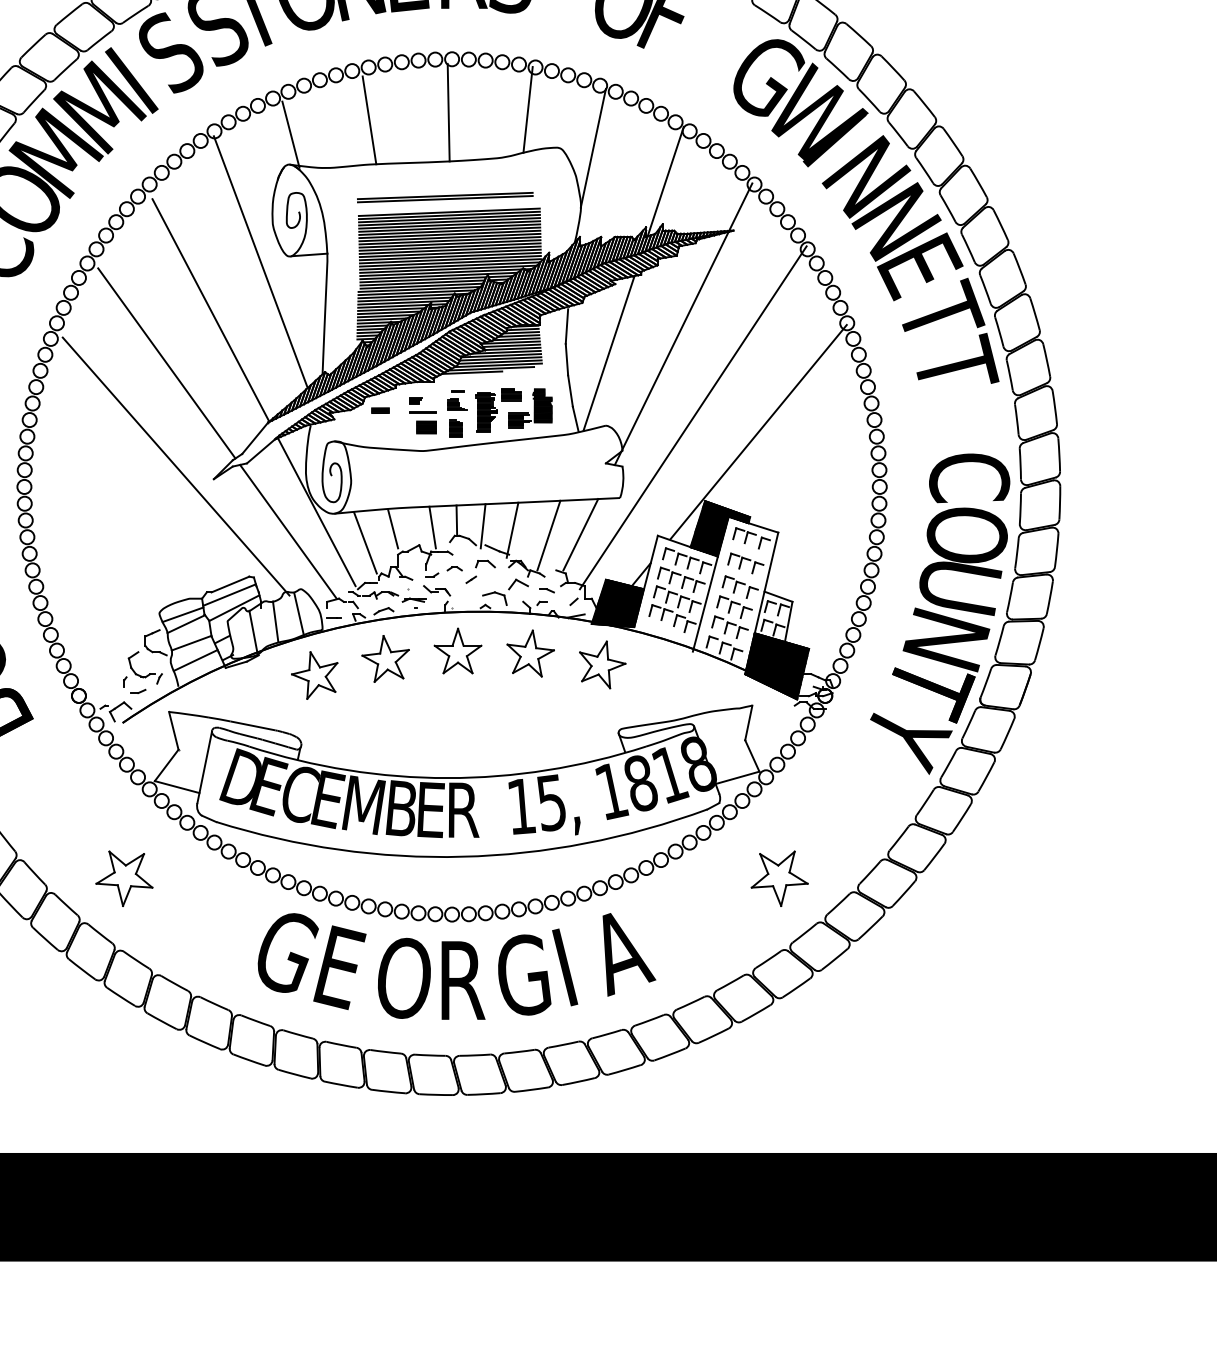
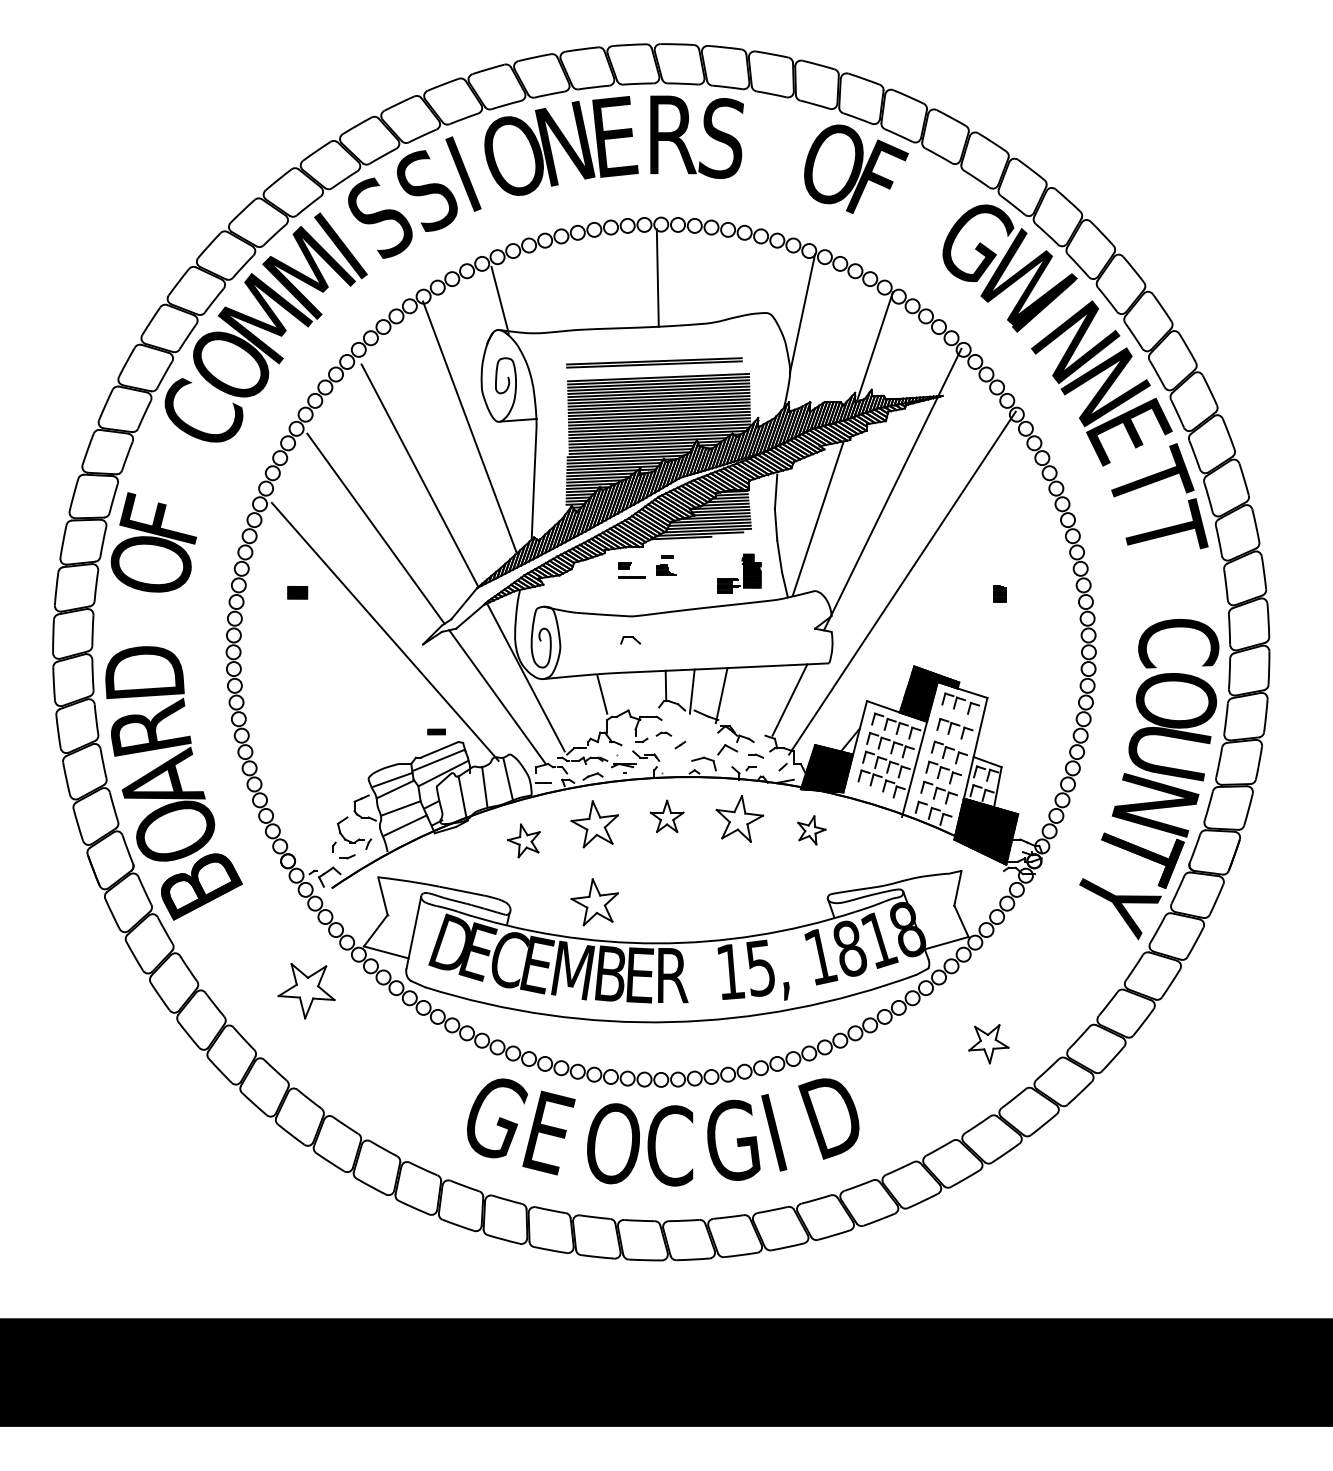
line: (527, 110) -> (736, 275), removed
line: (369, 120) -> (578, 285), removed
part: (380, 410) -> (436, 731), moved
part: (498, 410) -> (707, 575), removed
part: (426, 427) -> (297, 592), moved
part: (455, 428) -> (999, 593), moved
line: (758, 432) -> (967, 597), removed
line: (432, 527) -> (641, 692), removed
line: (548, 535) -> (757, 700), removed
line: (365, 542) -> (574, 707), removed
part: (485, 564) -> (630, 640), moved
part: (457, 651) -> (666, 816), size x0.7
part: (602, 665) -> (811, 830), size x0.6
part: (314, 675) -> (523, 840), size x0.7
part: (385, 737) -> (594, 902), added
part: (124, 879) -> (306, 991), moved
part: (779, 879) -> (988, 1044), size x0.7
text: (622, 954) -> (831, 1119), A -> D
text: (461, 980) -> (670, 1145), R -> C

